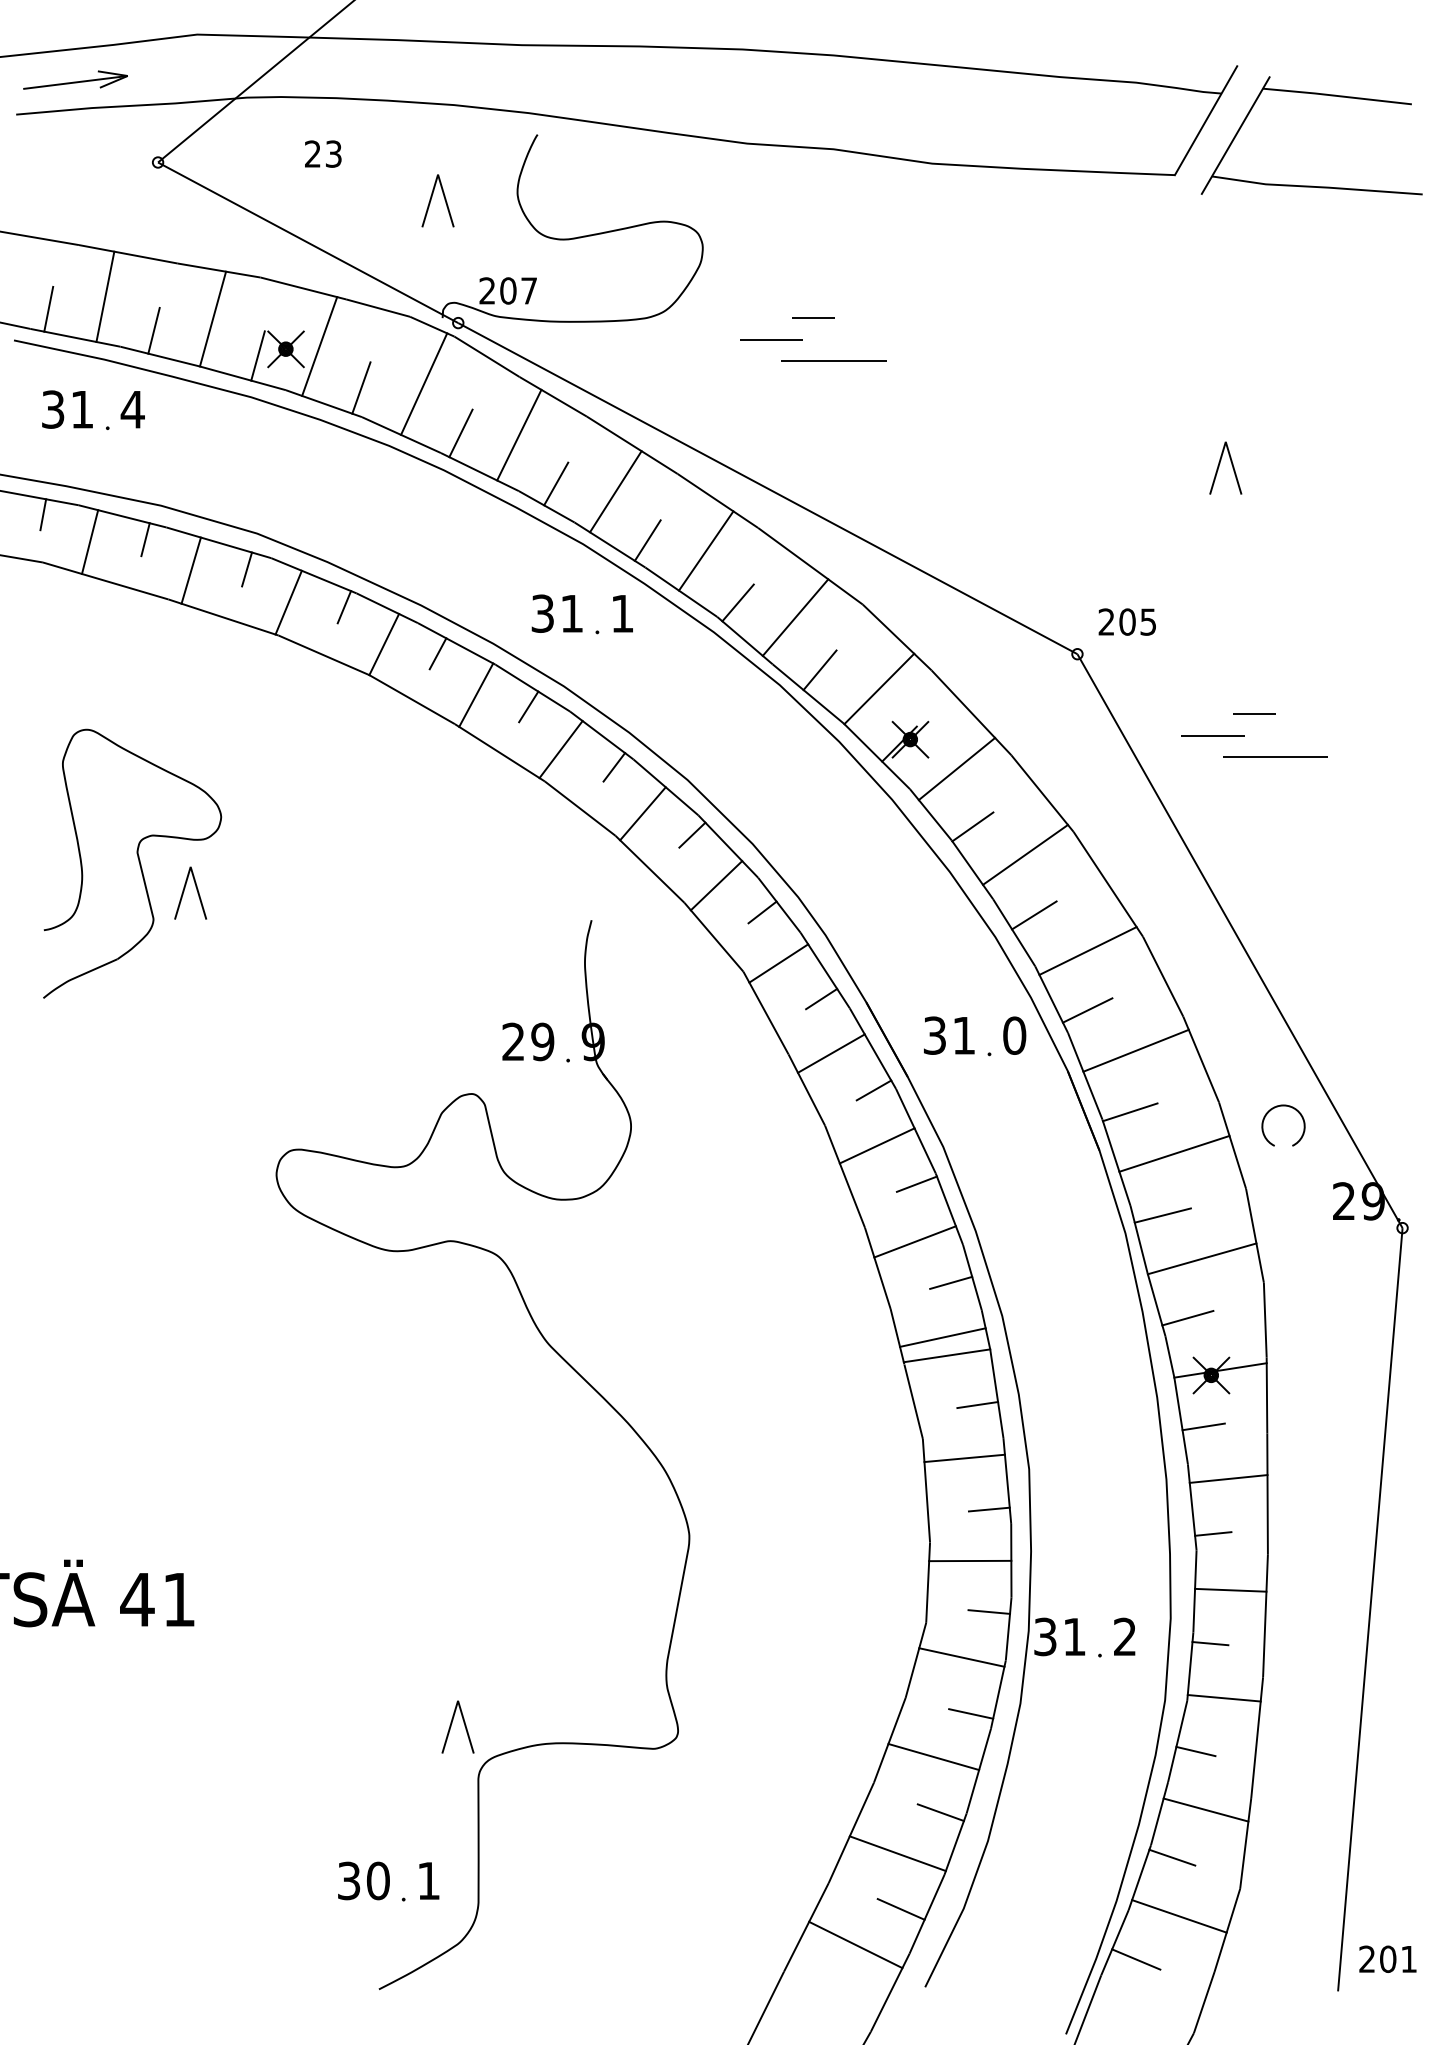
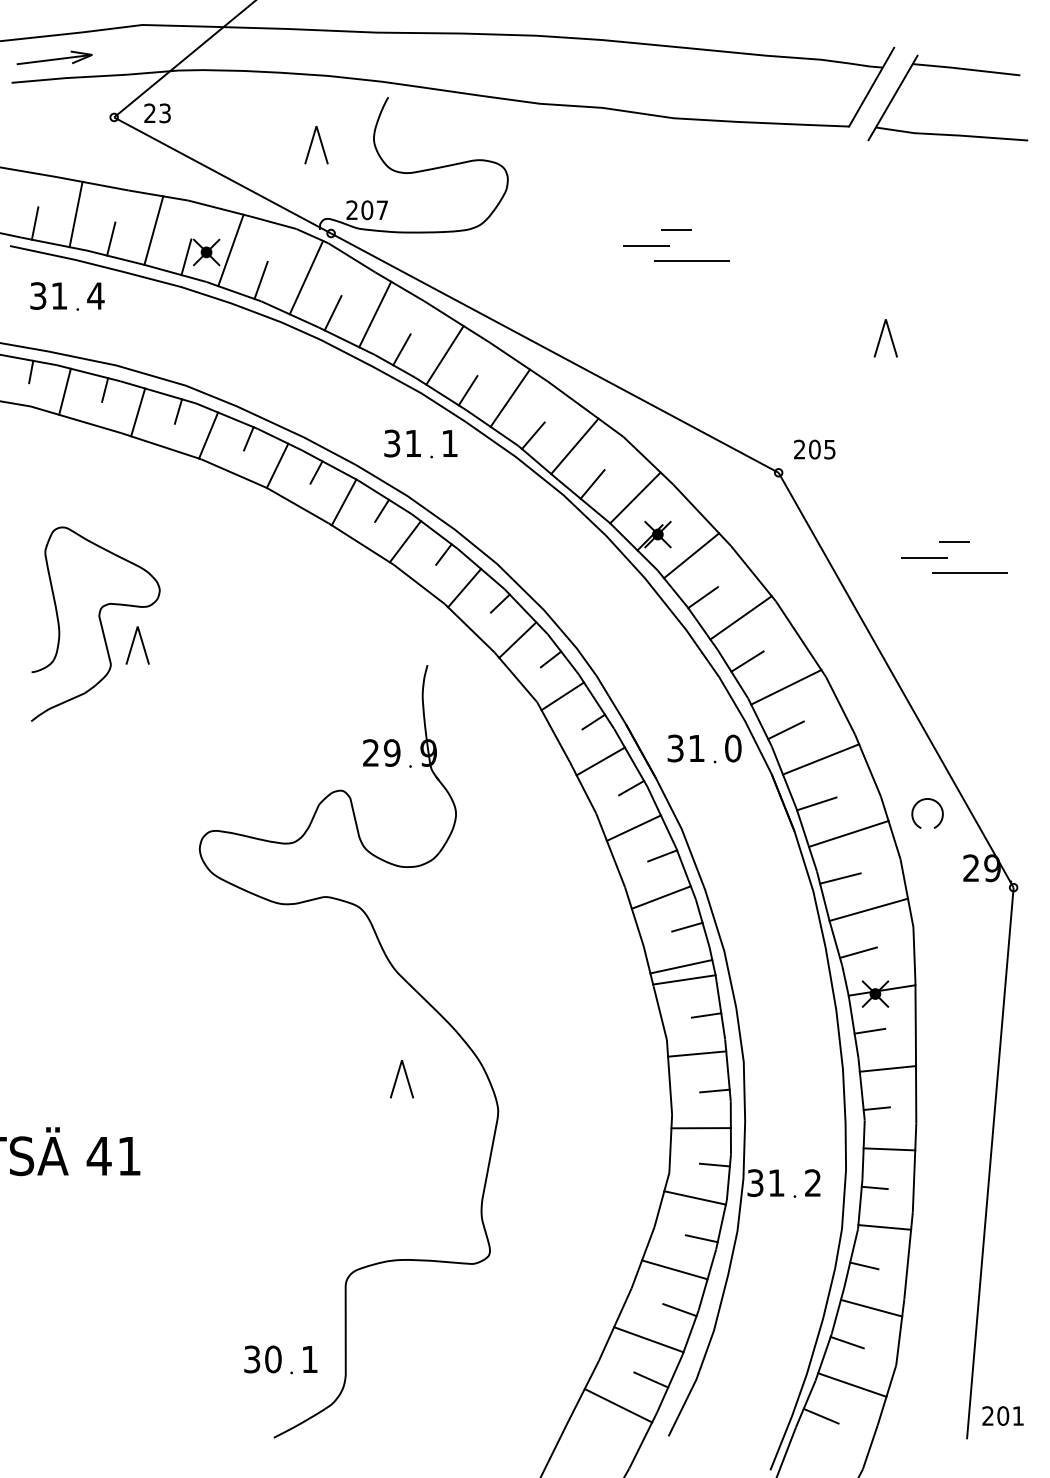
text: (323, 154) -> (157, 113), moved
part: (803, 339) -> (669, 245), moved
part: (1244, 735) -> (947, 557), moved
part: (457, 1727) -> (401, 1079), moved

